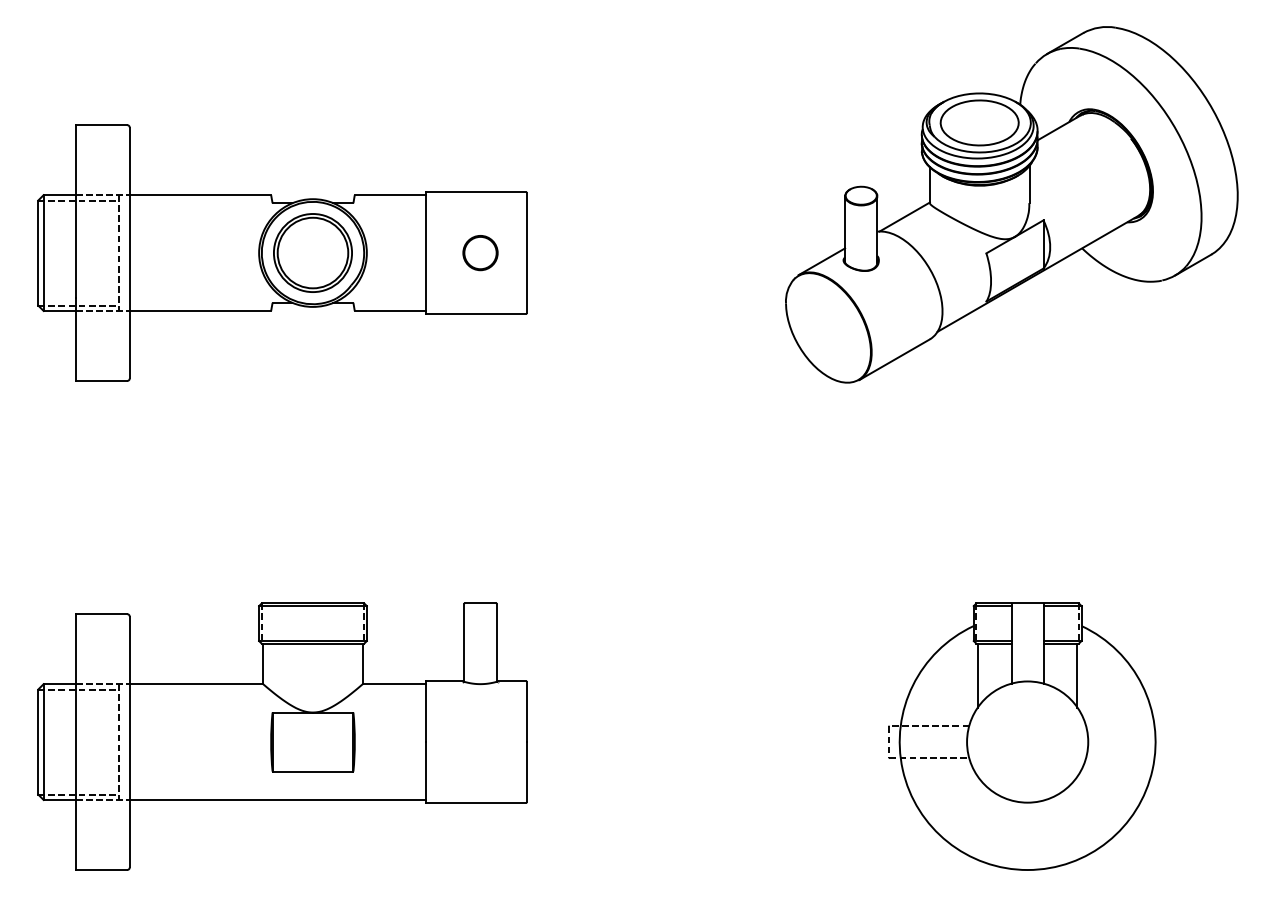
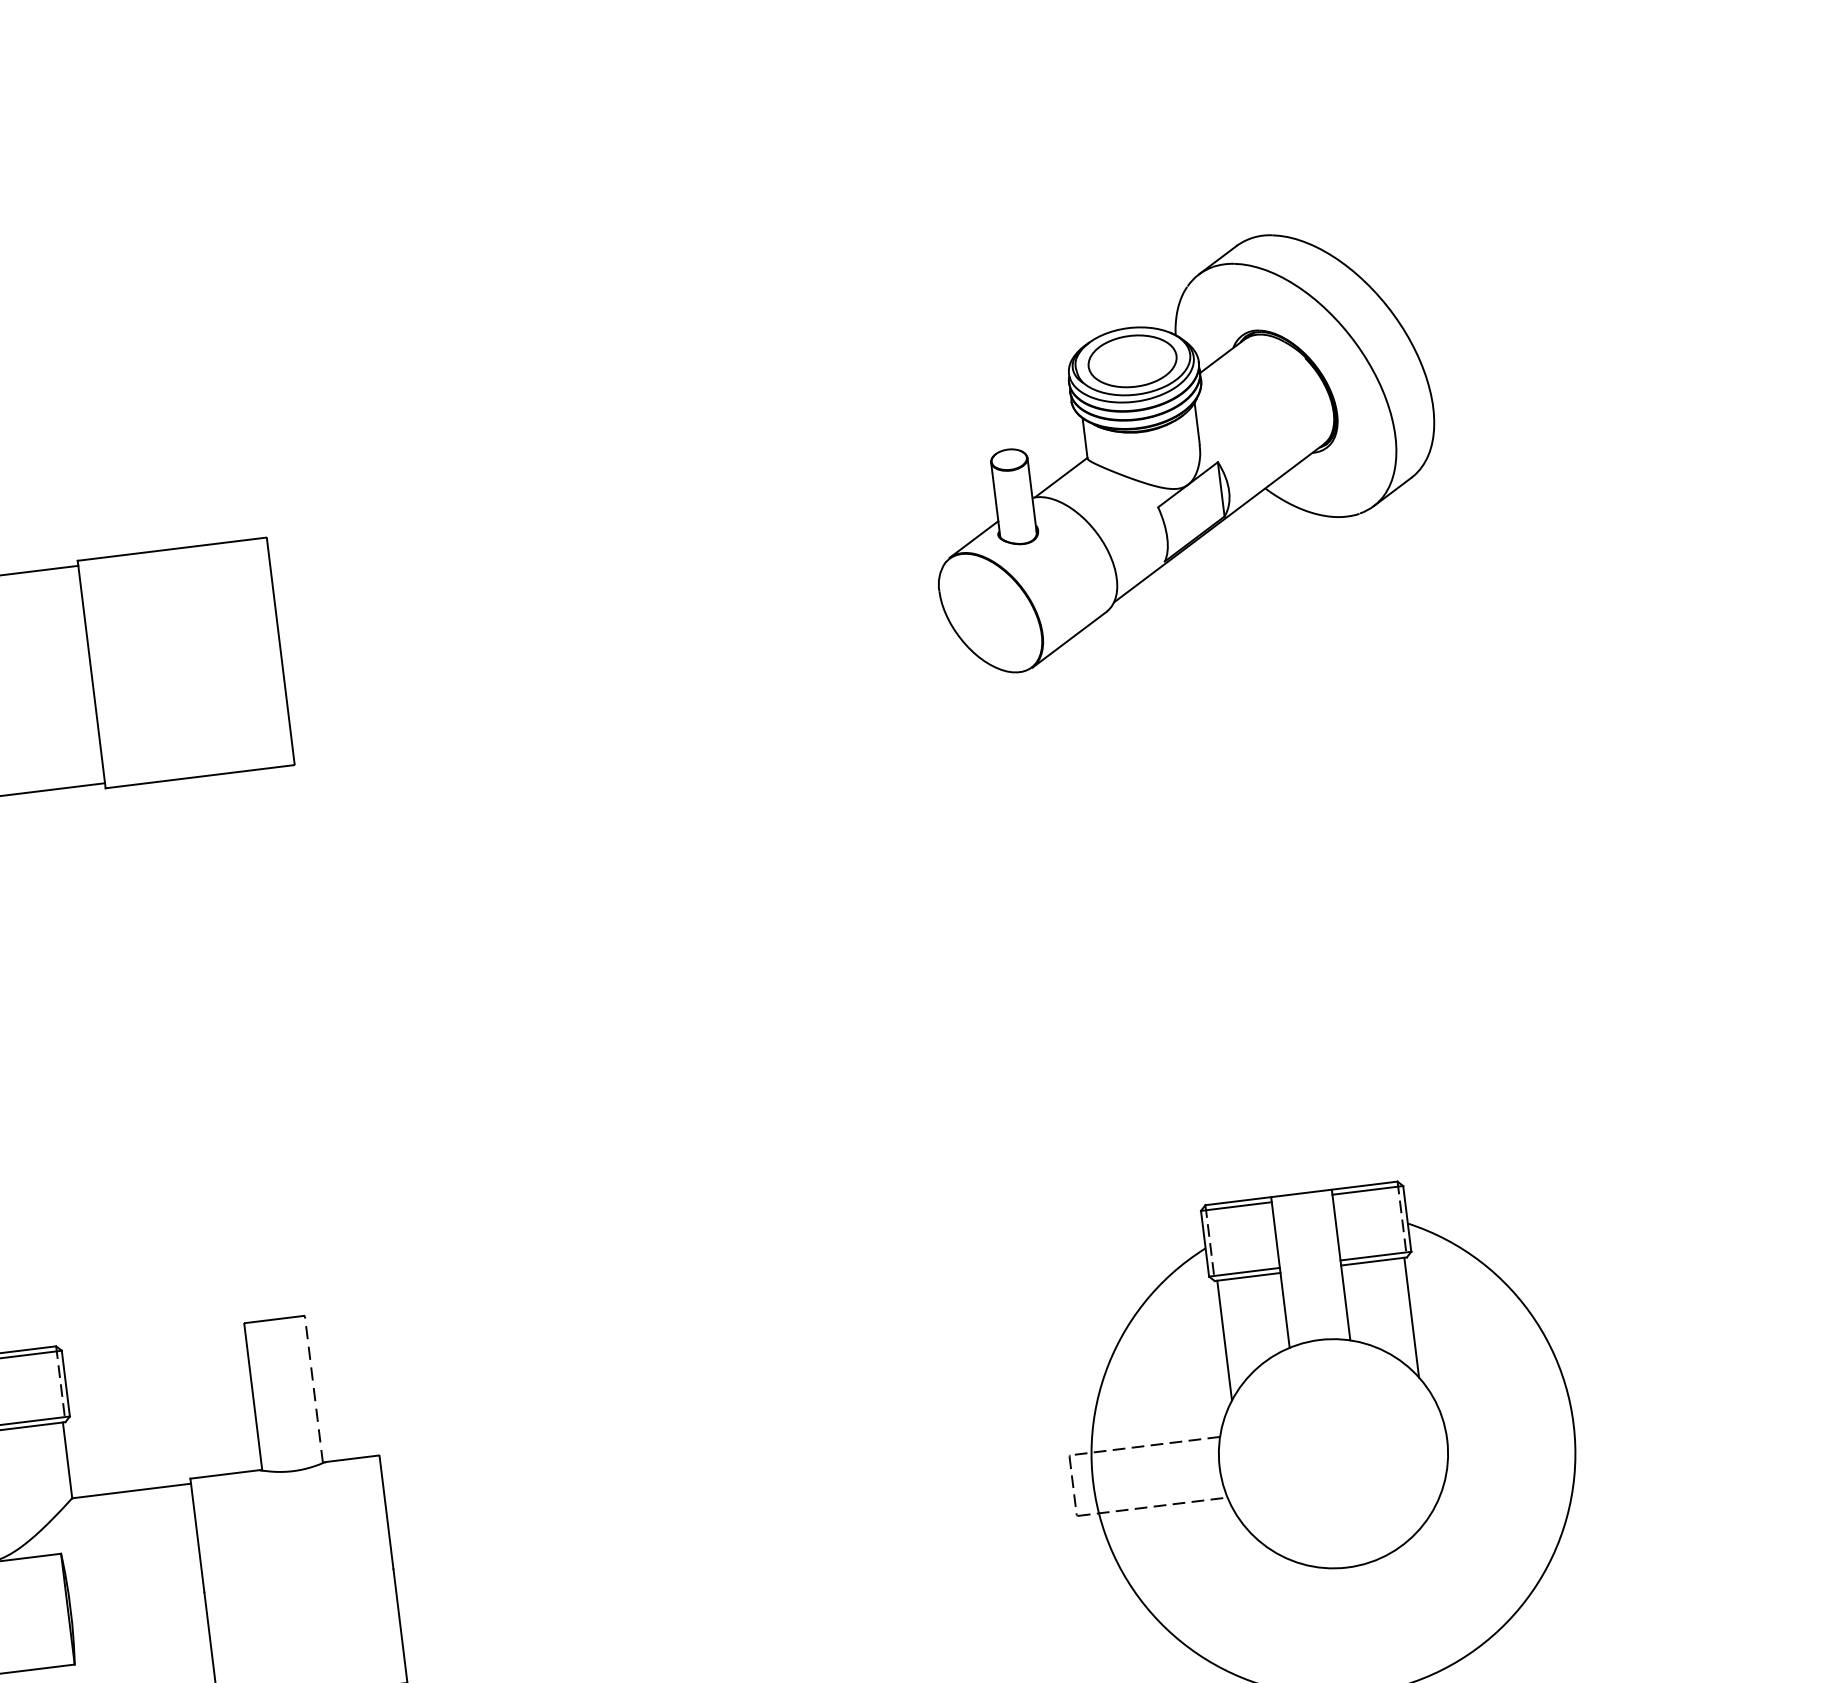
part: (1011, 204) -> (1179, 448), size x0.6
circle: (480, 253) -> (193, 662), removed
line: (496, 642) -> (313, 1389), solid -> dashed

